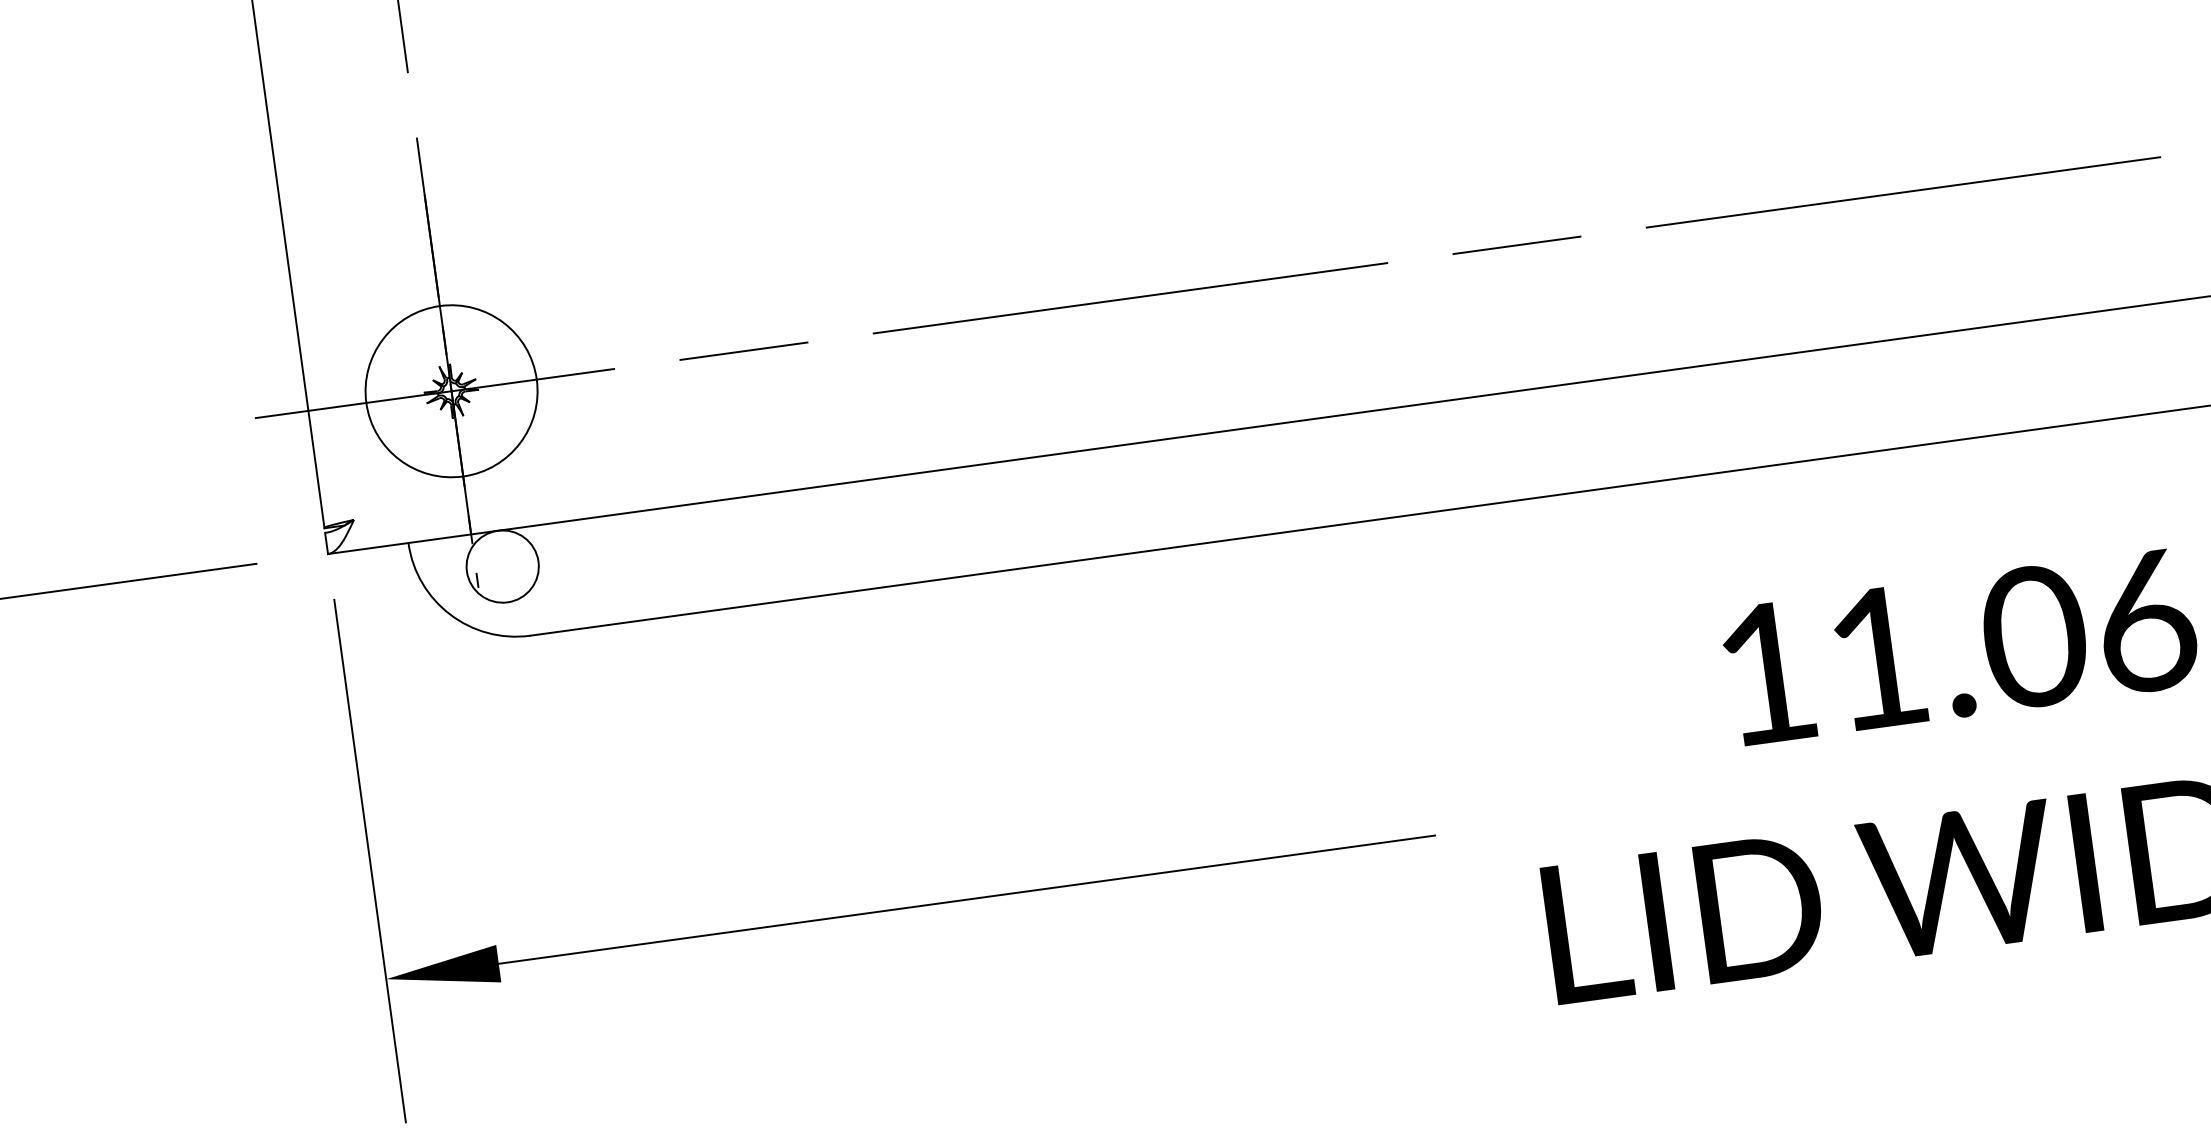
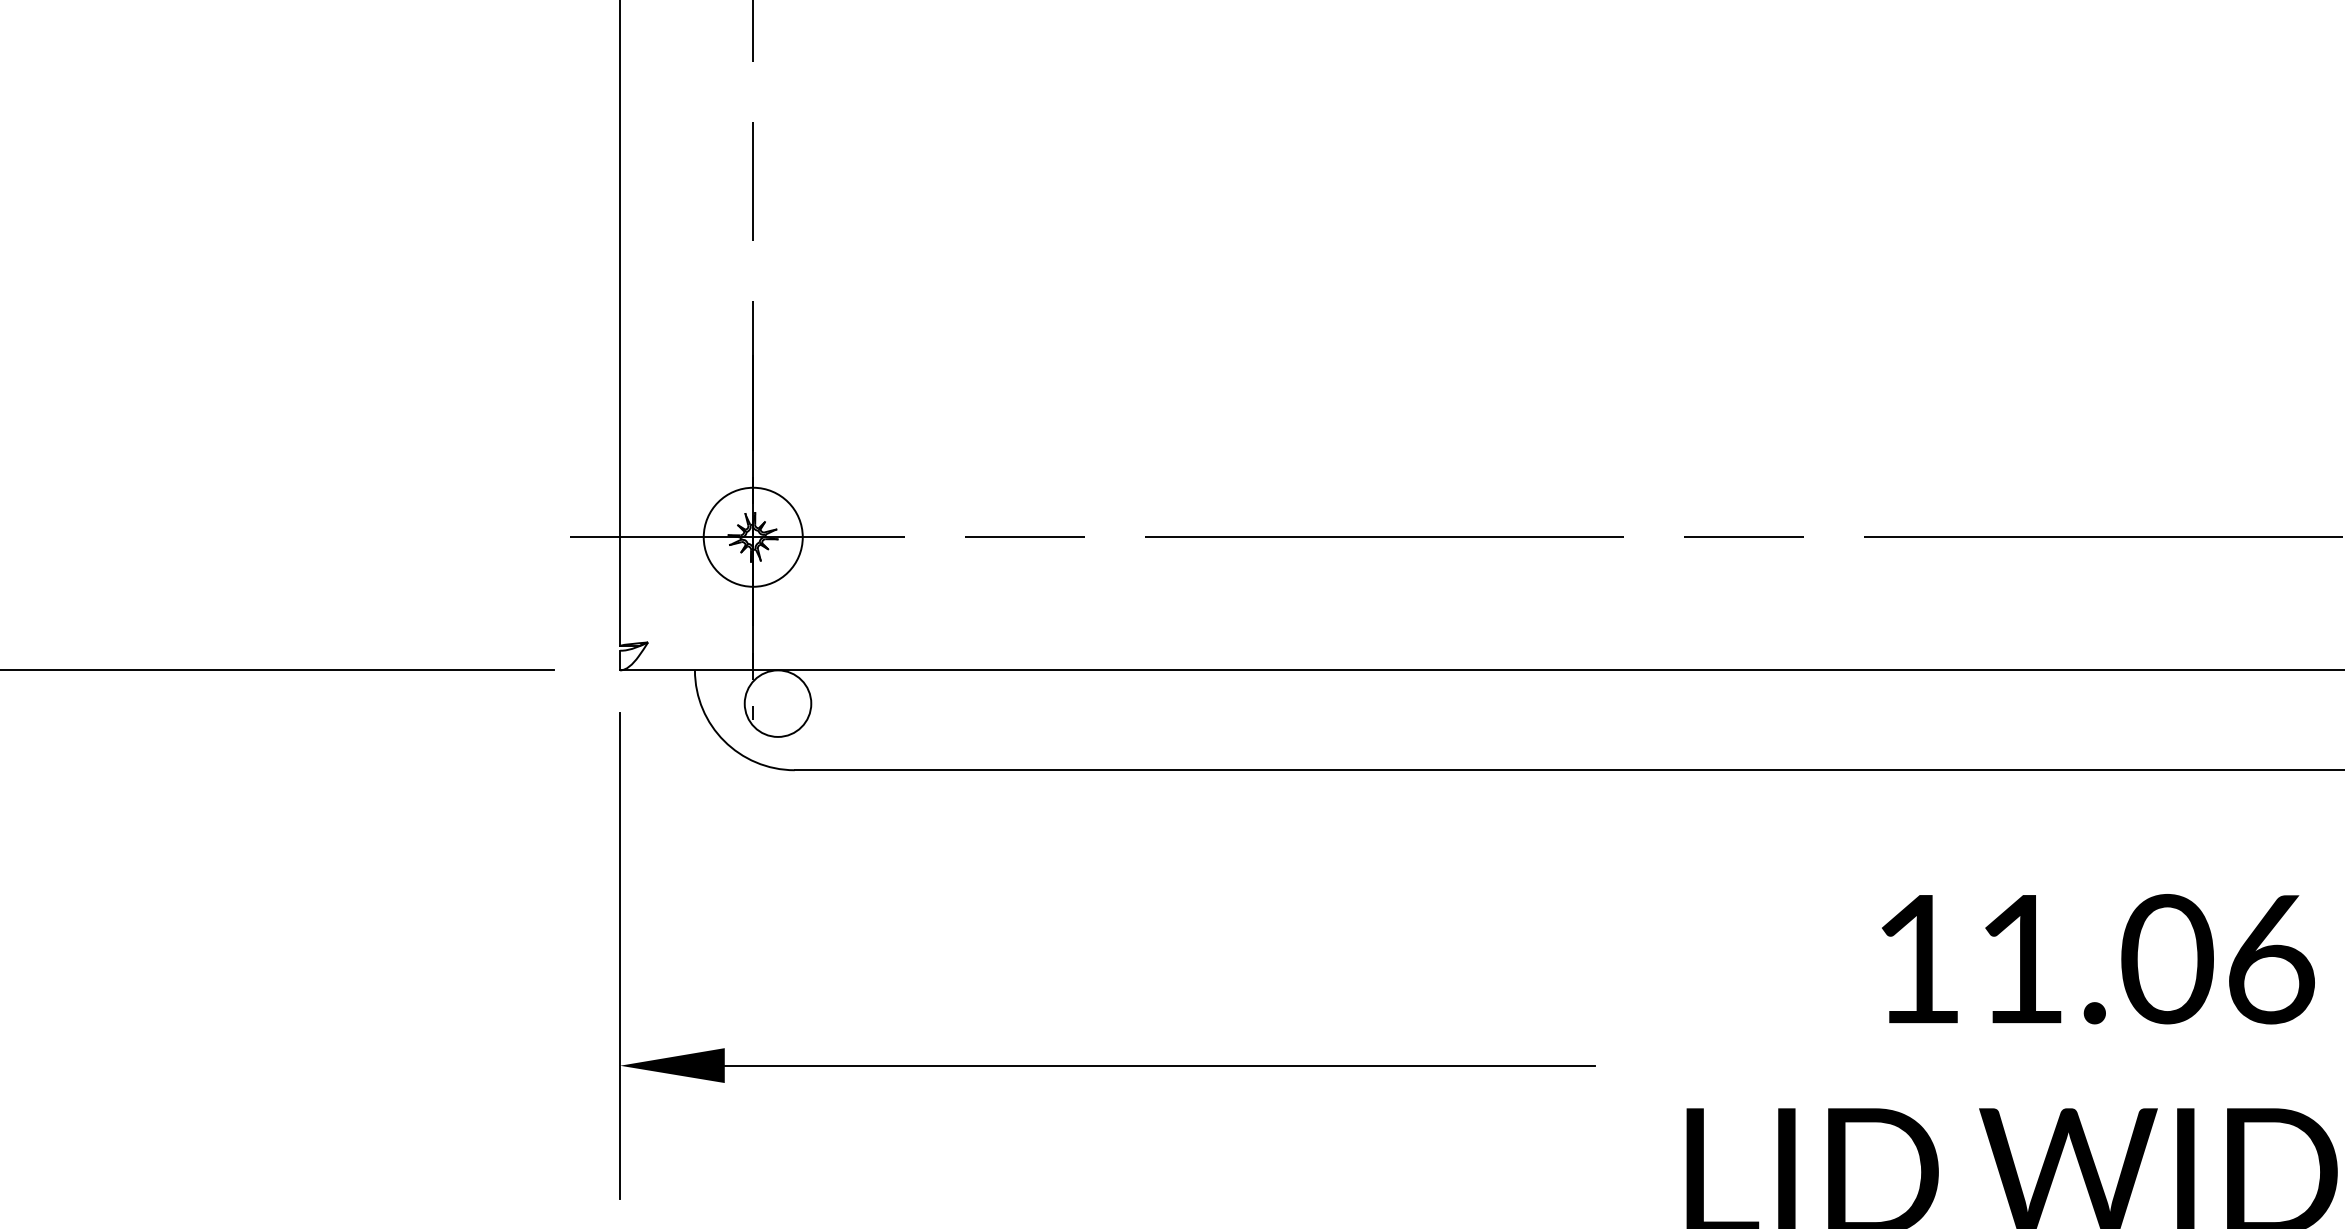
circle: (450, 390) -> (752, 536), size x0.62

